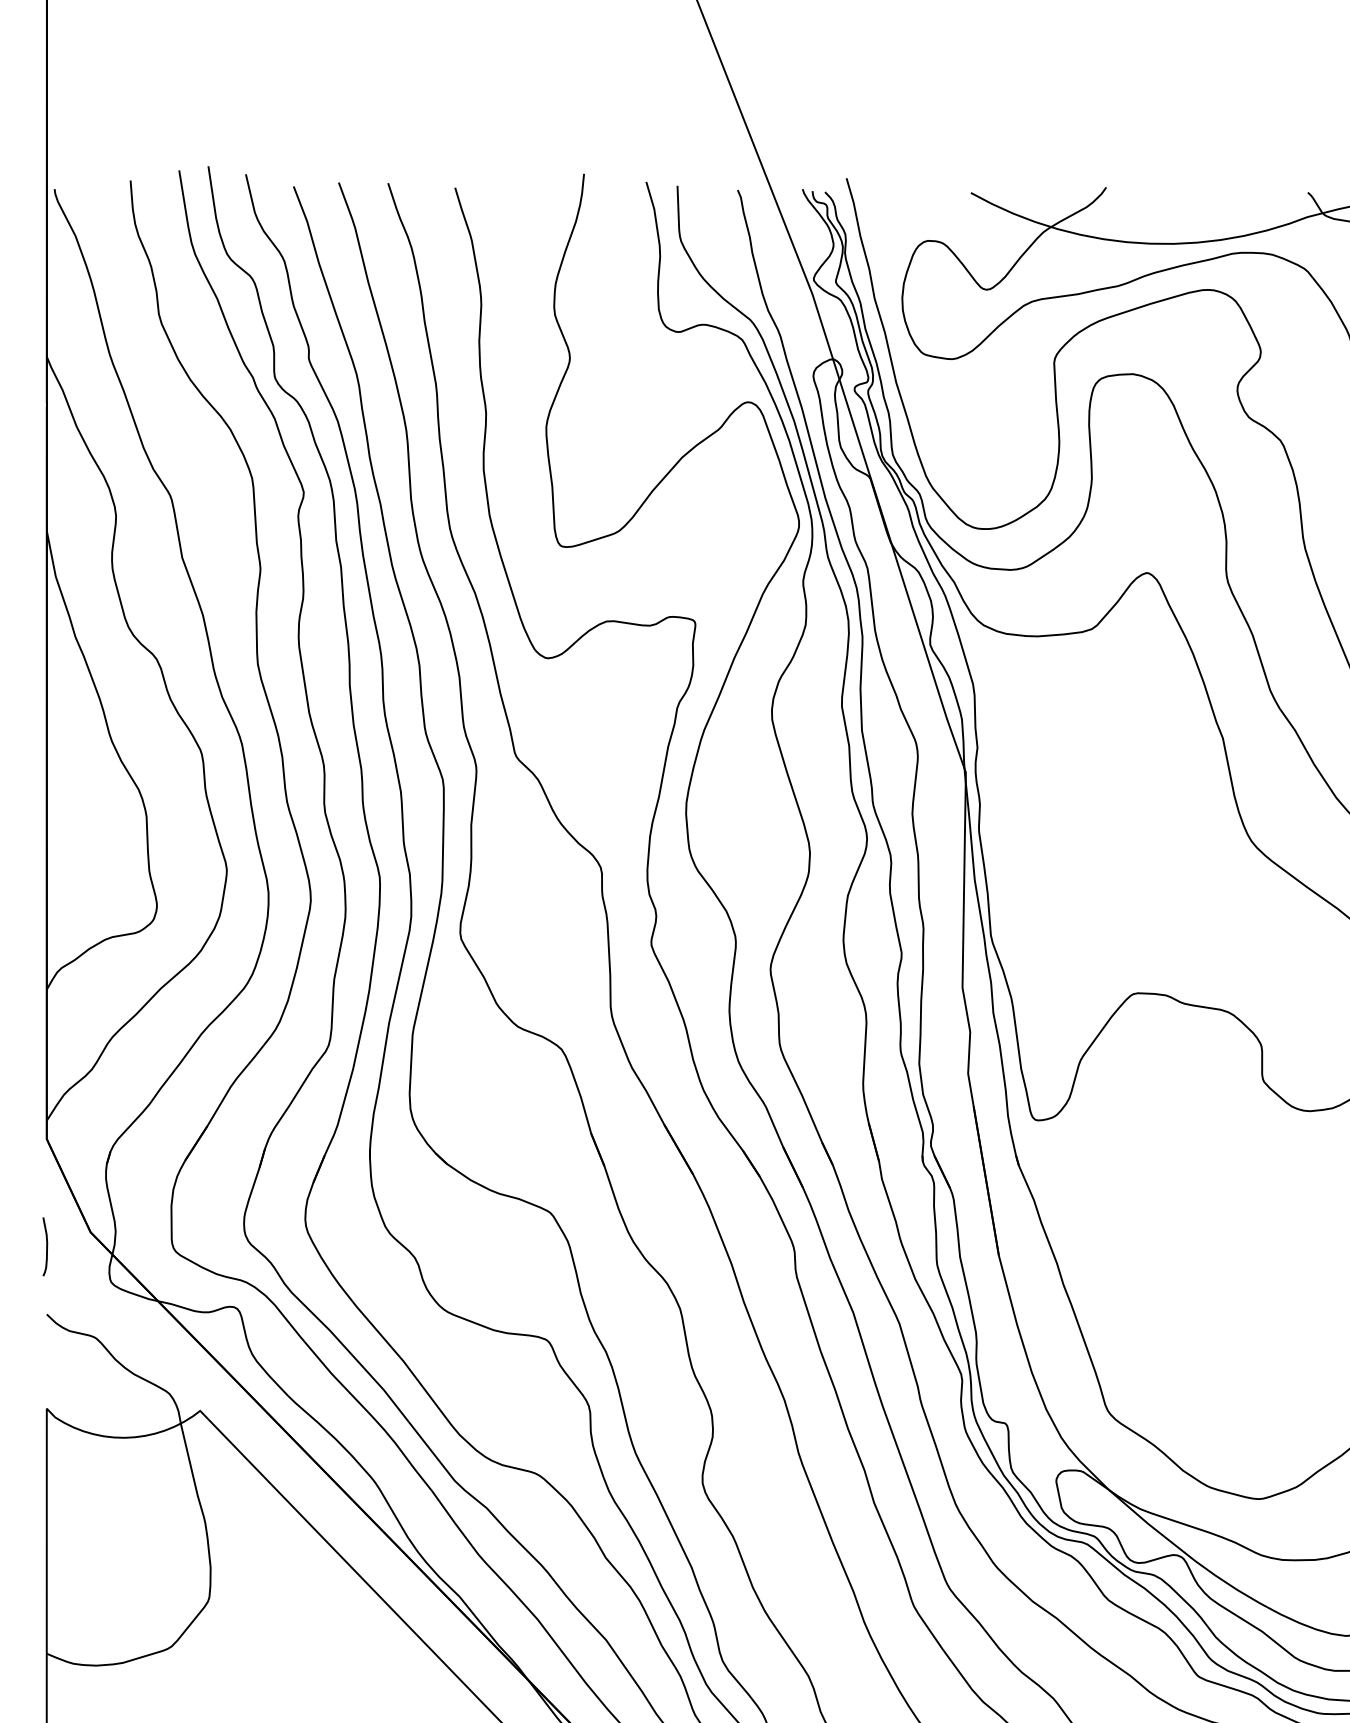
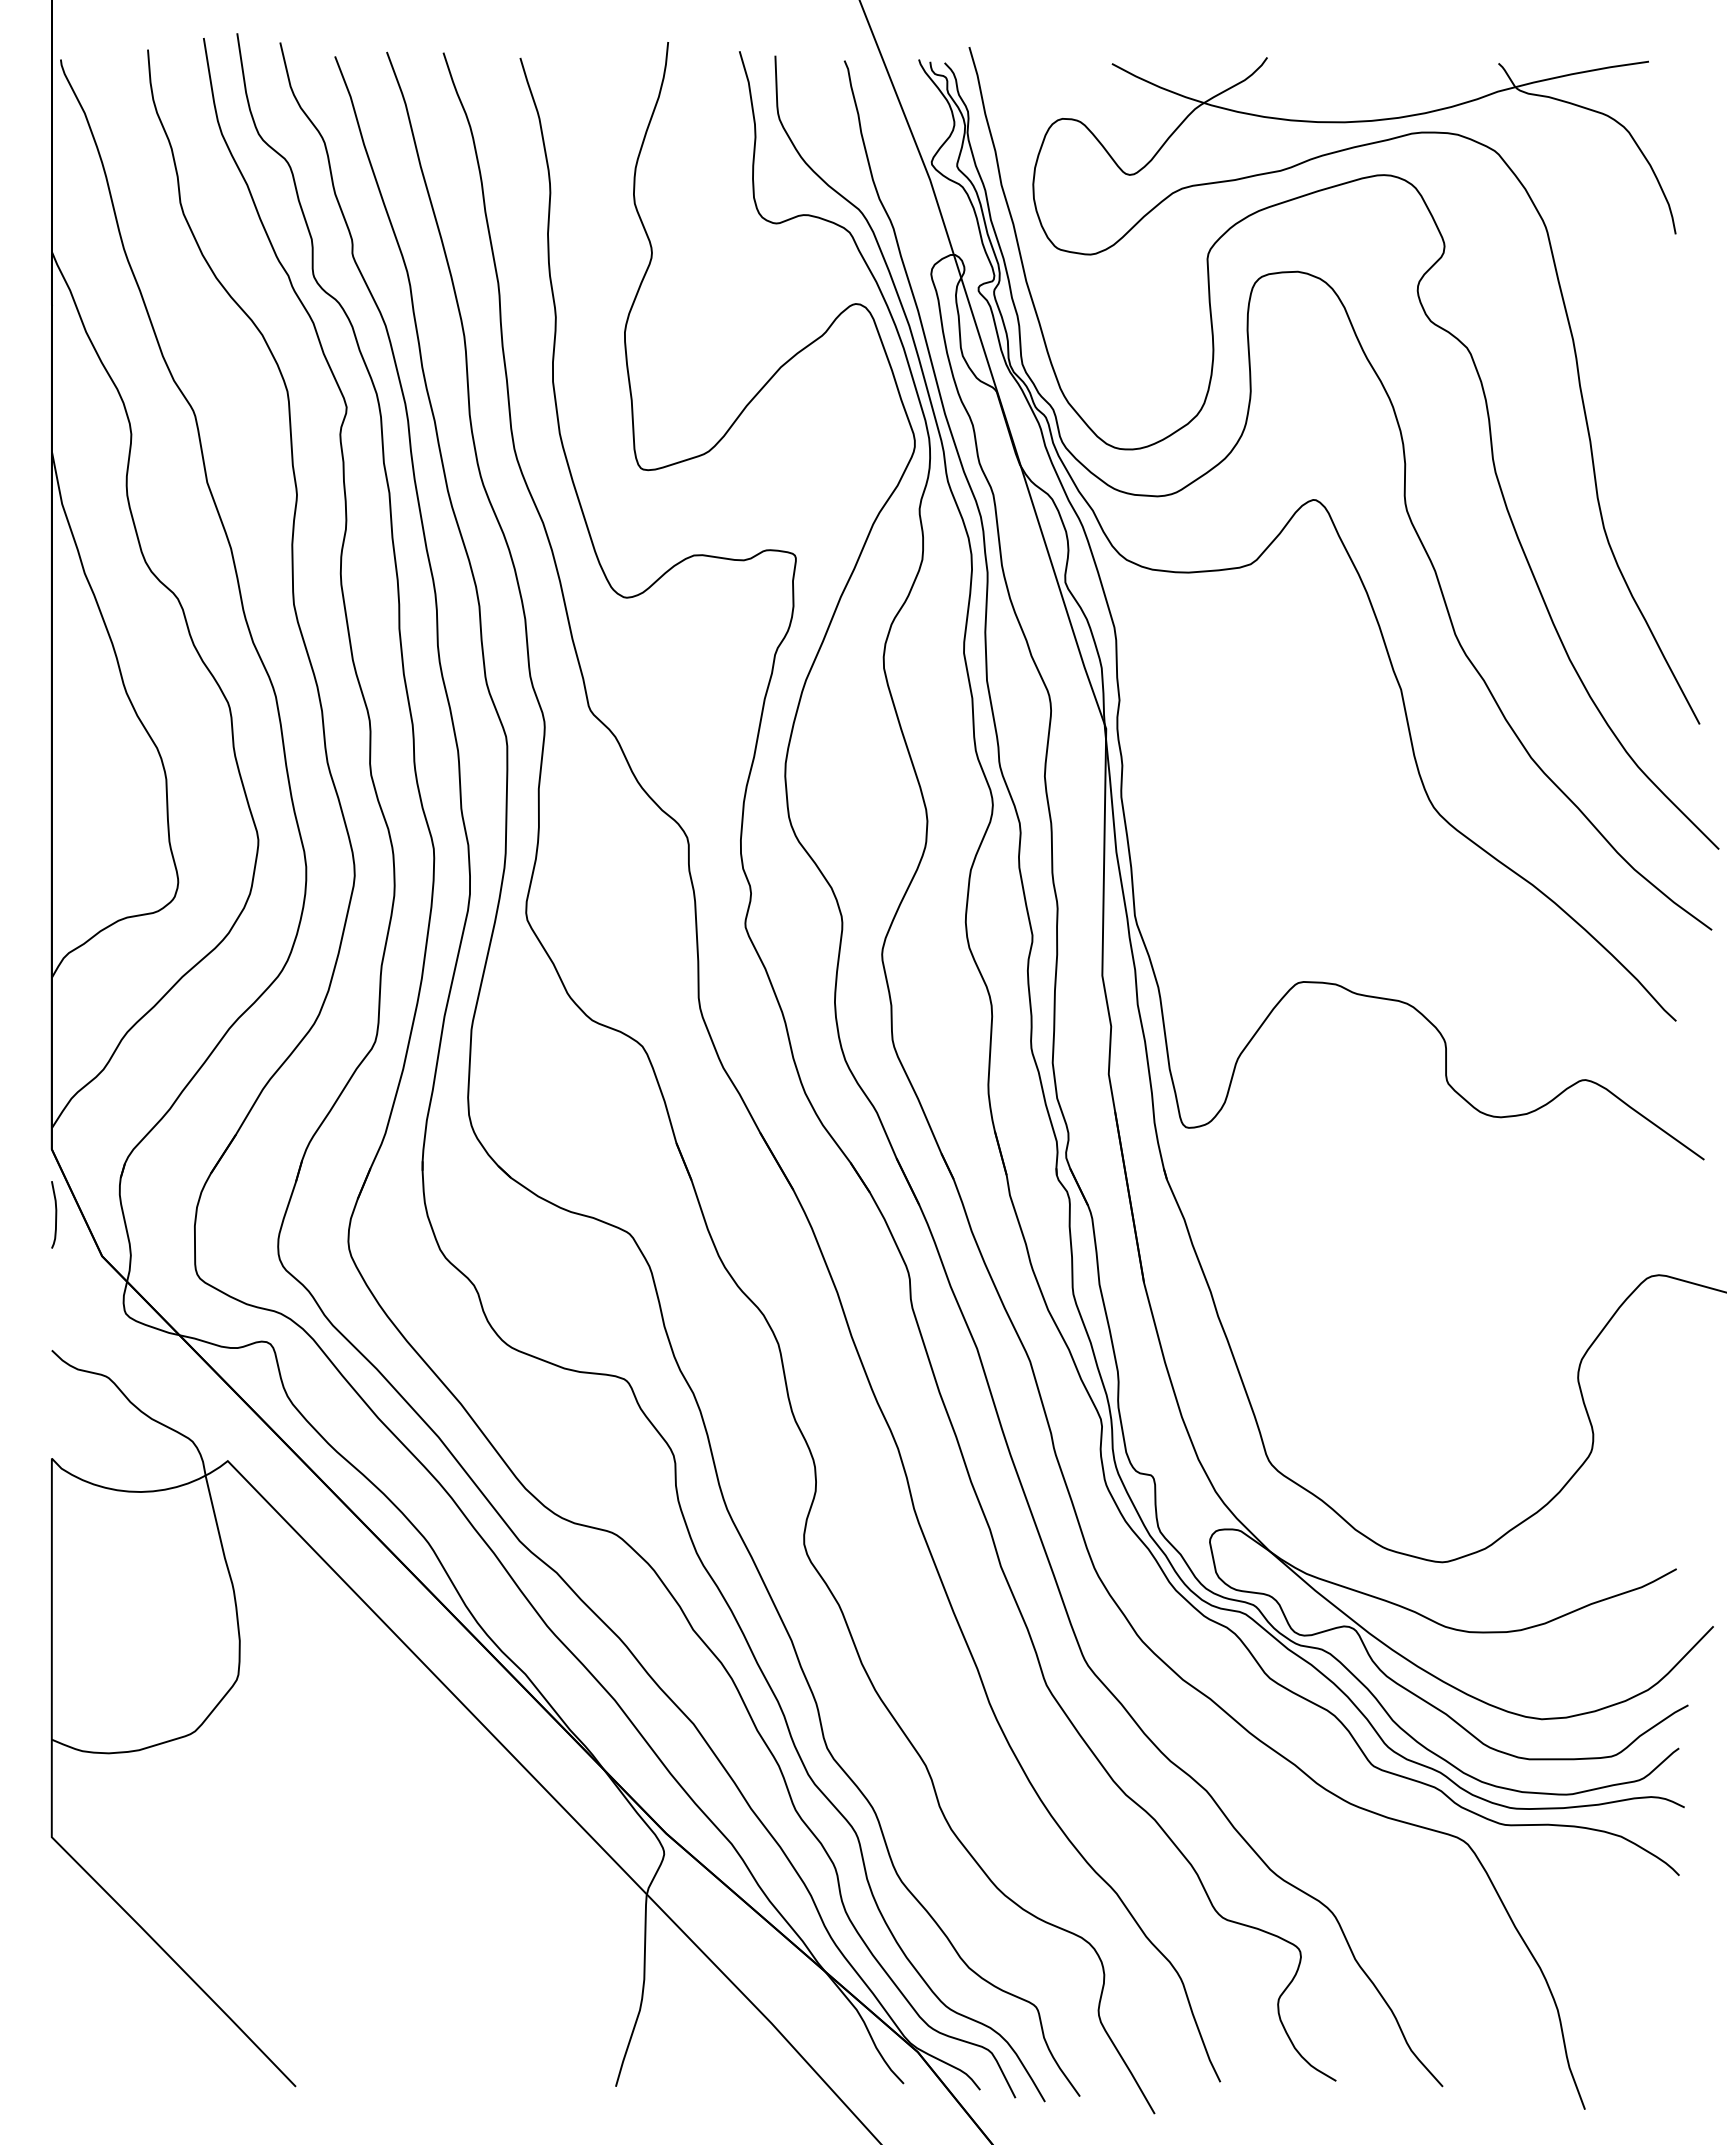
curve: (46, 1246) -> (55, 1214), moved

